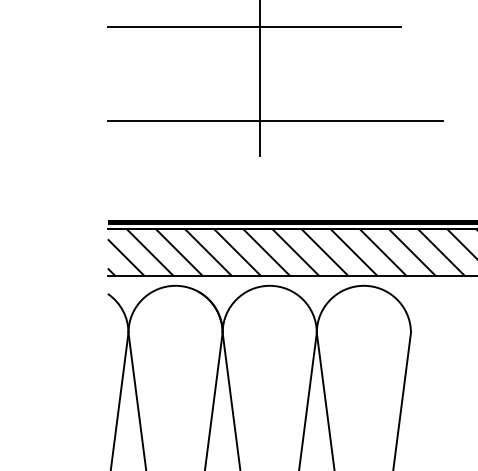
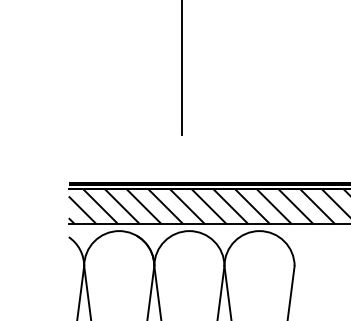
line: (254, 26) -> (178, 37), removed
line: (275, 121) -> (193, 108), removed

